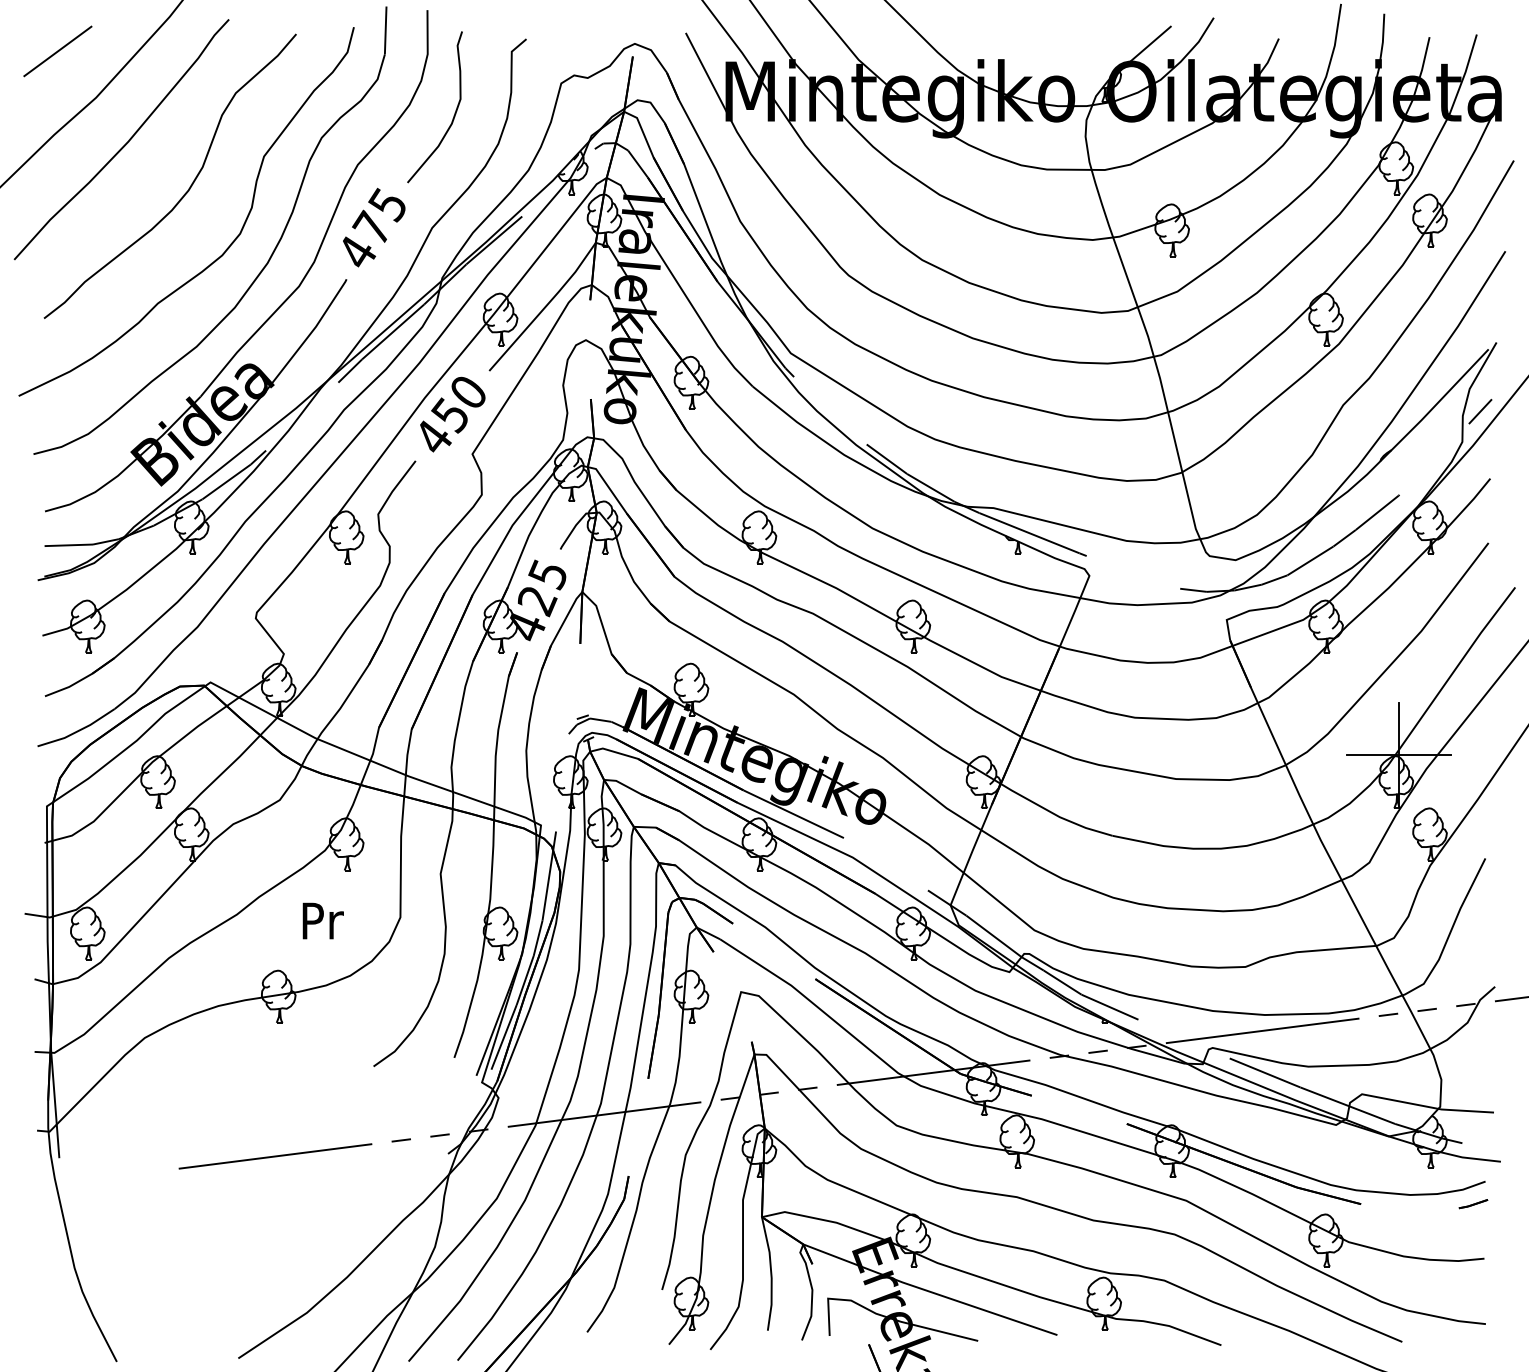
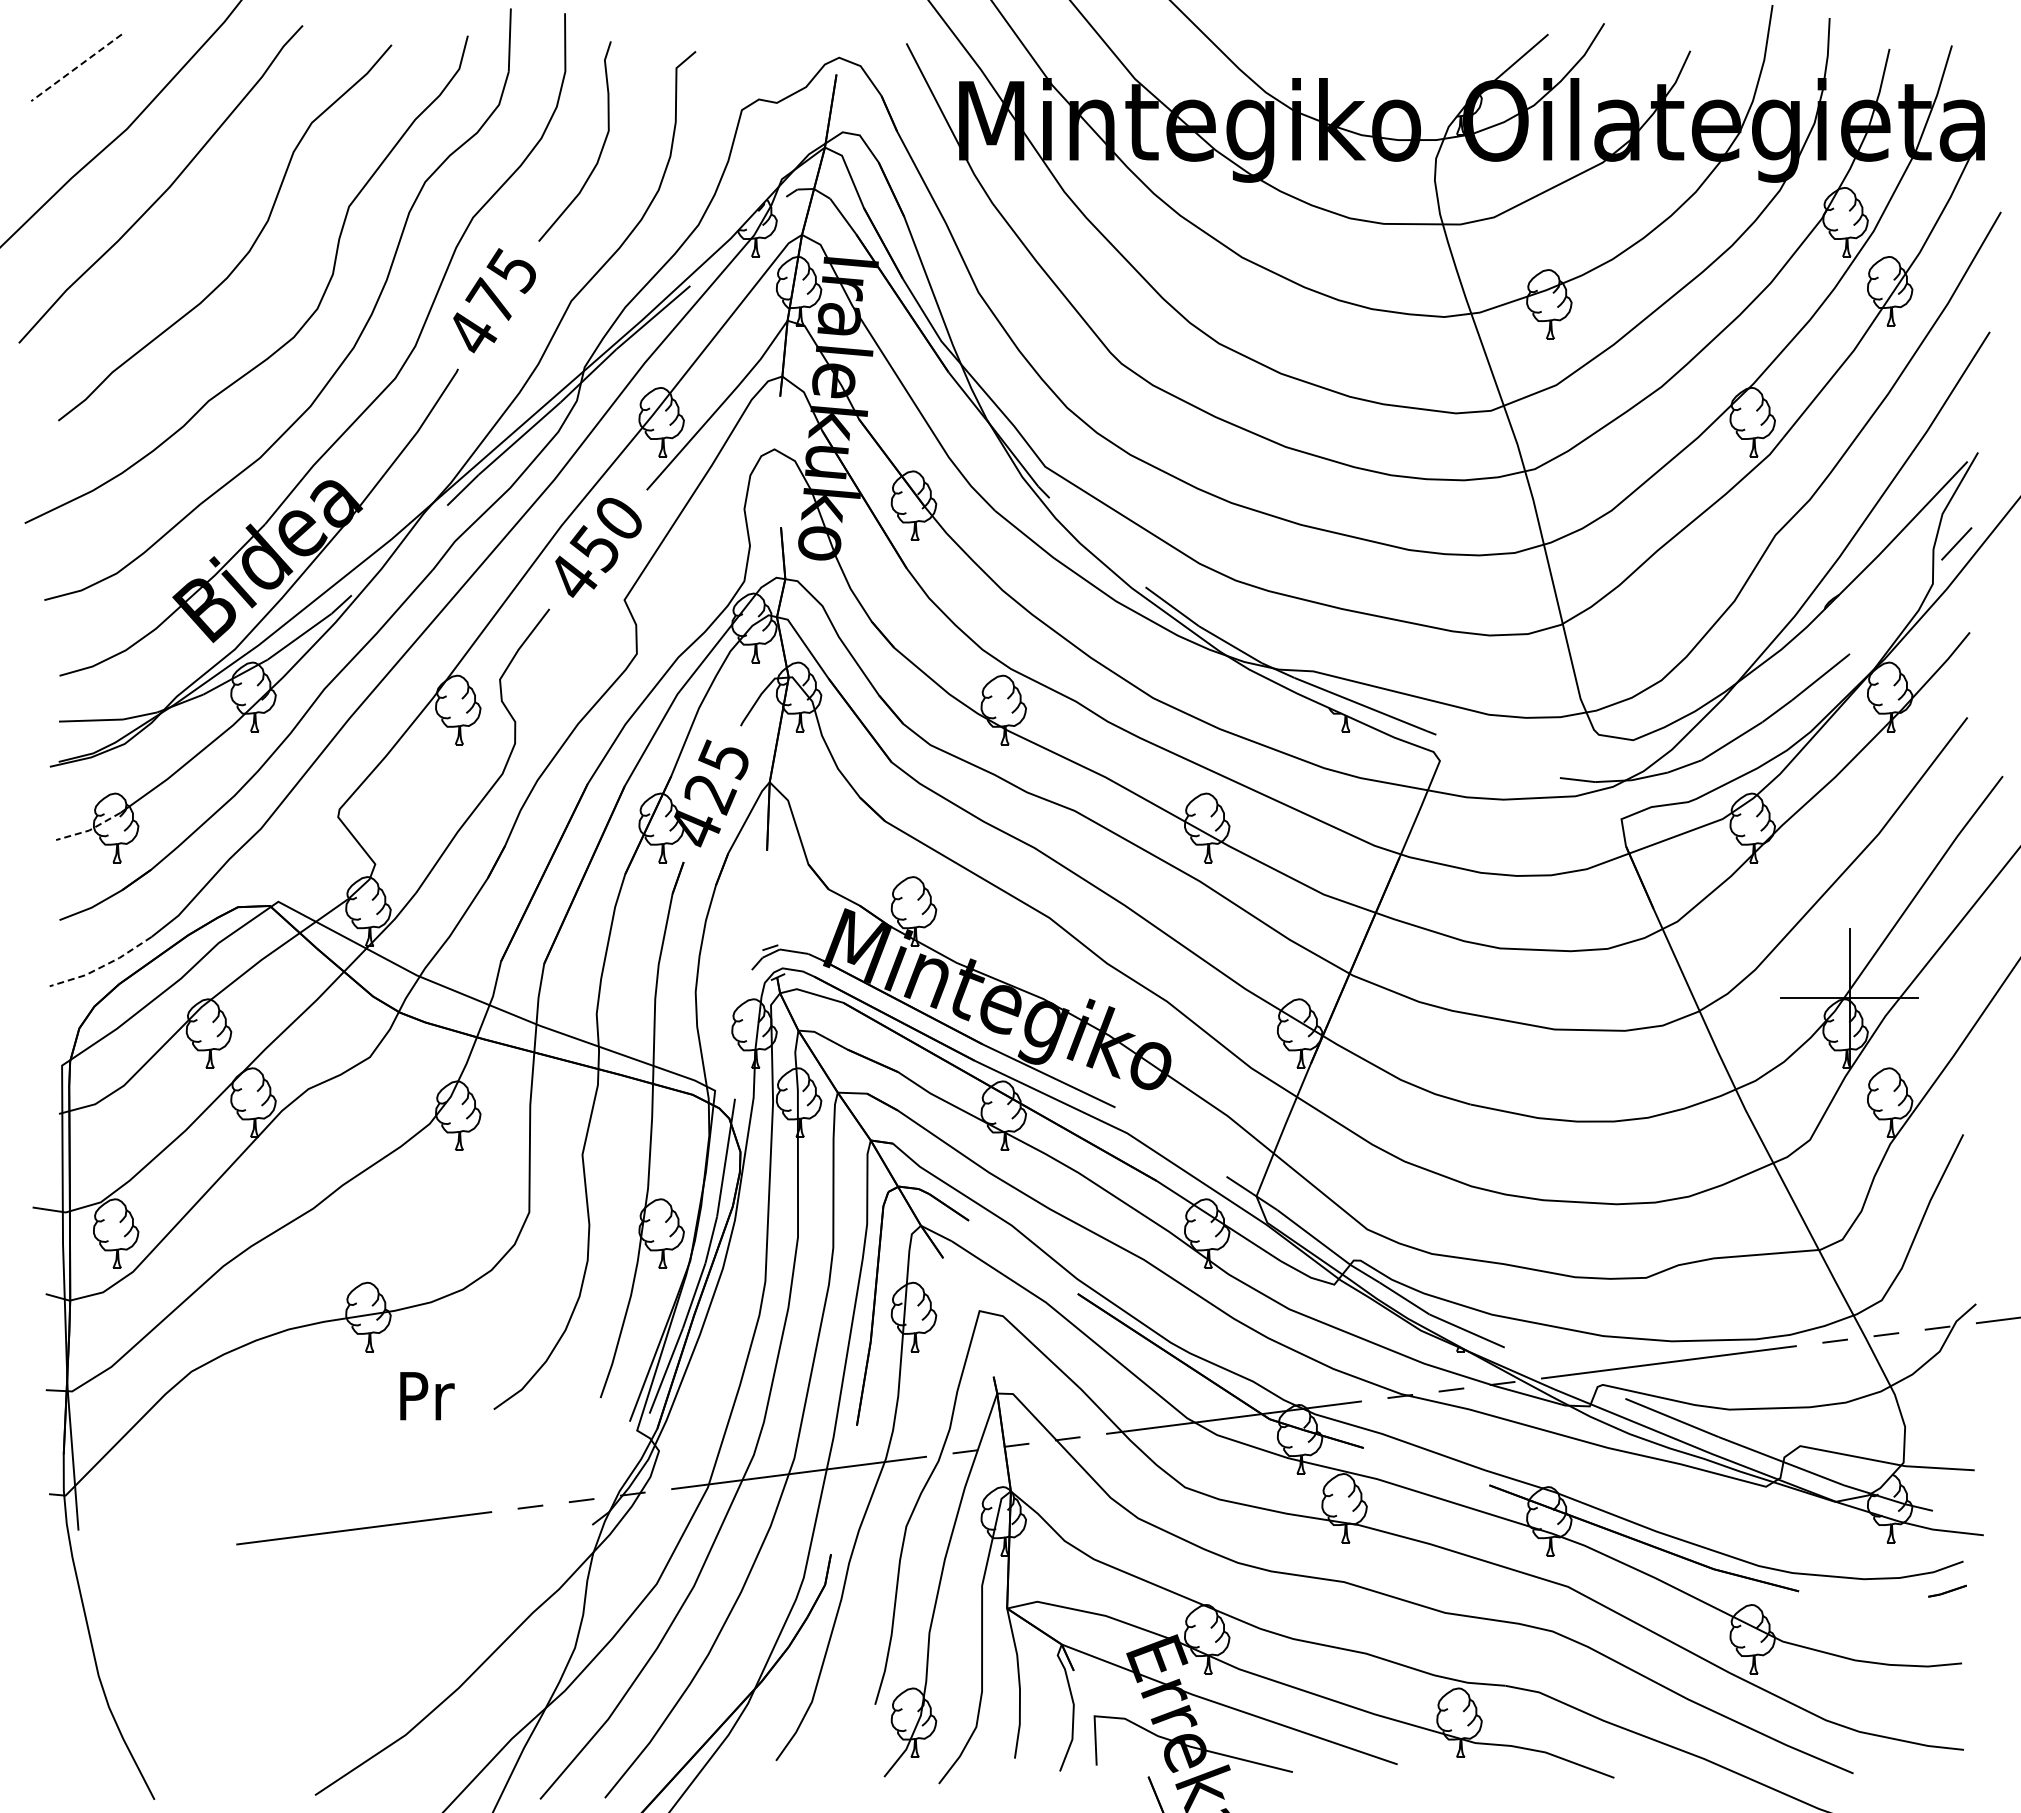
line: (57, 51) -> (76, 68), solid -> dashed
line: (67, 628) -> (89, 830), solid -> dashed
line: (77, 731) -> (102, 966), solid -> dashed
text: (323, 921) -> (427, 1396), moved

